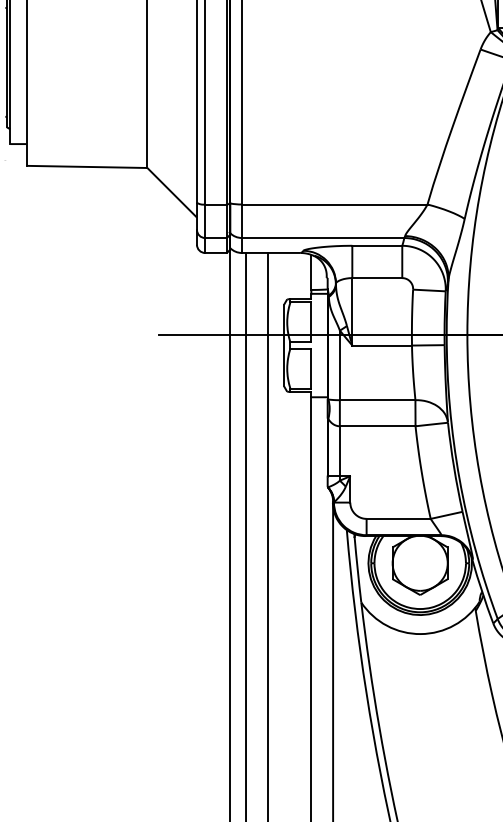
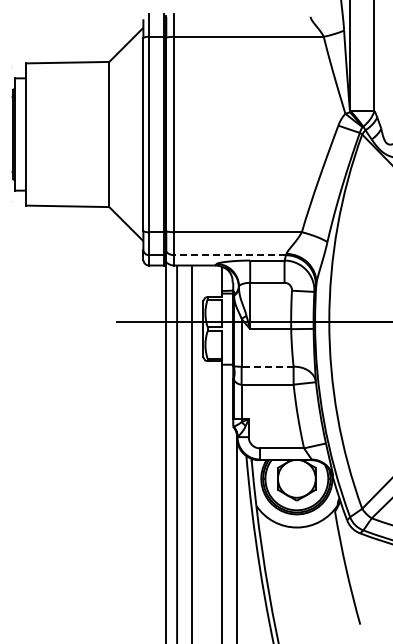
line: (323, 238) -> (230, 255), solid -> dashed
line: (377, 399) -> (267, 366), solid -> dashed

